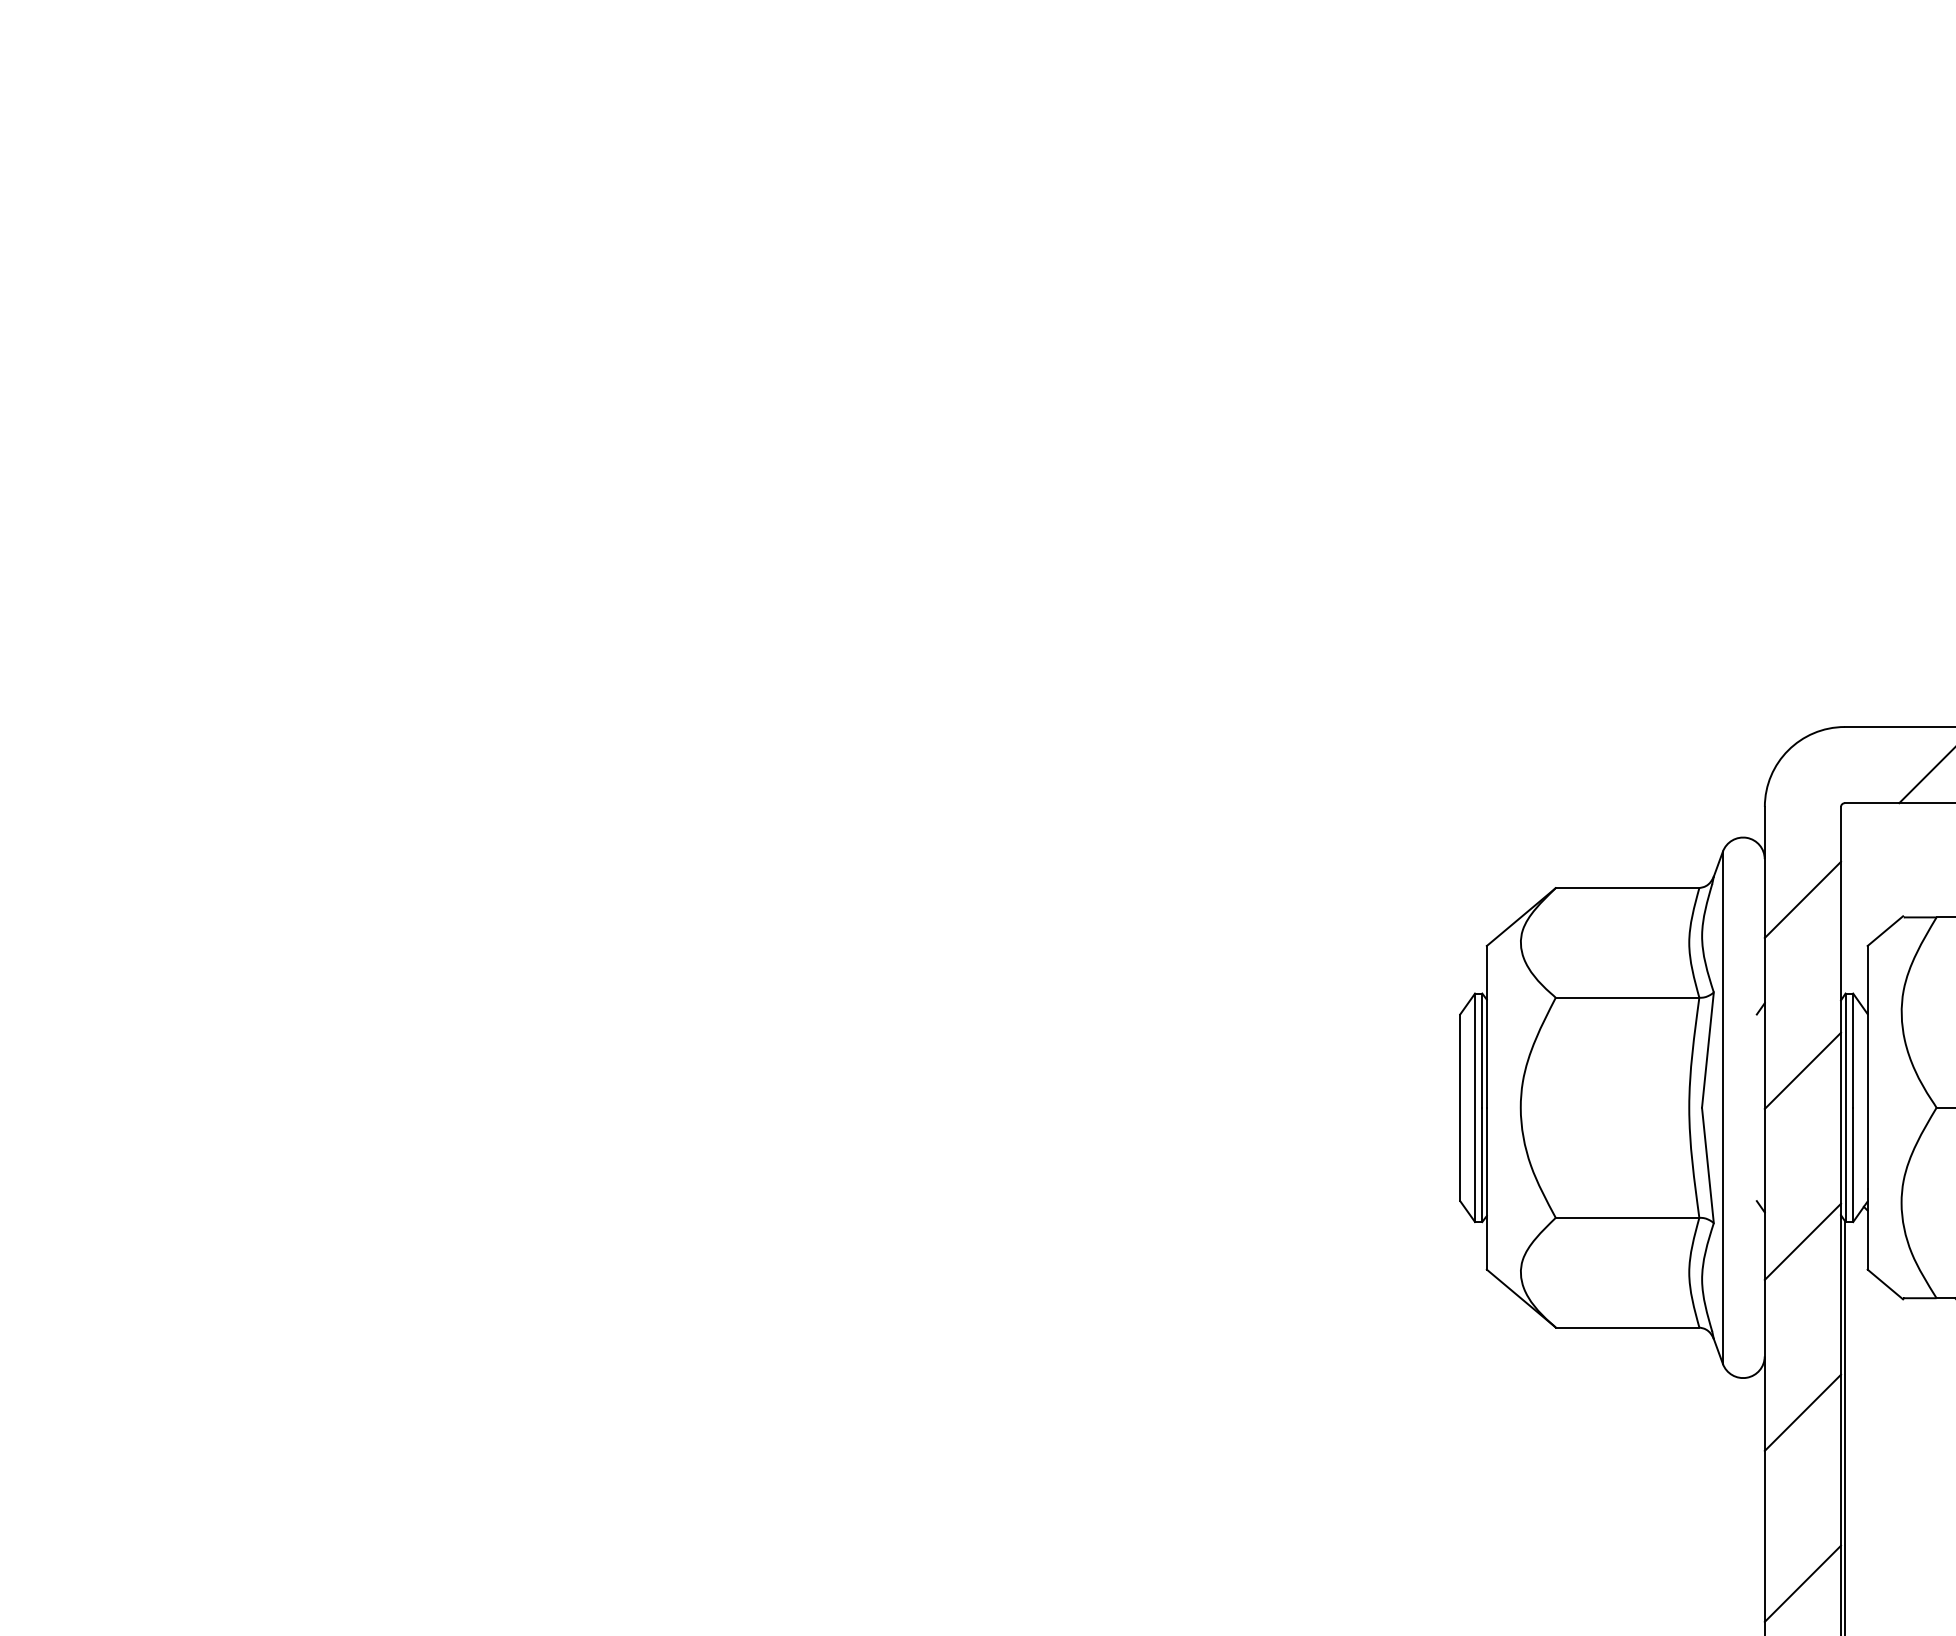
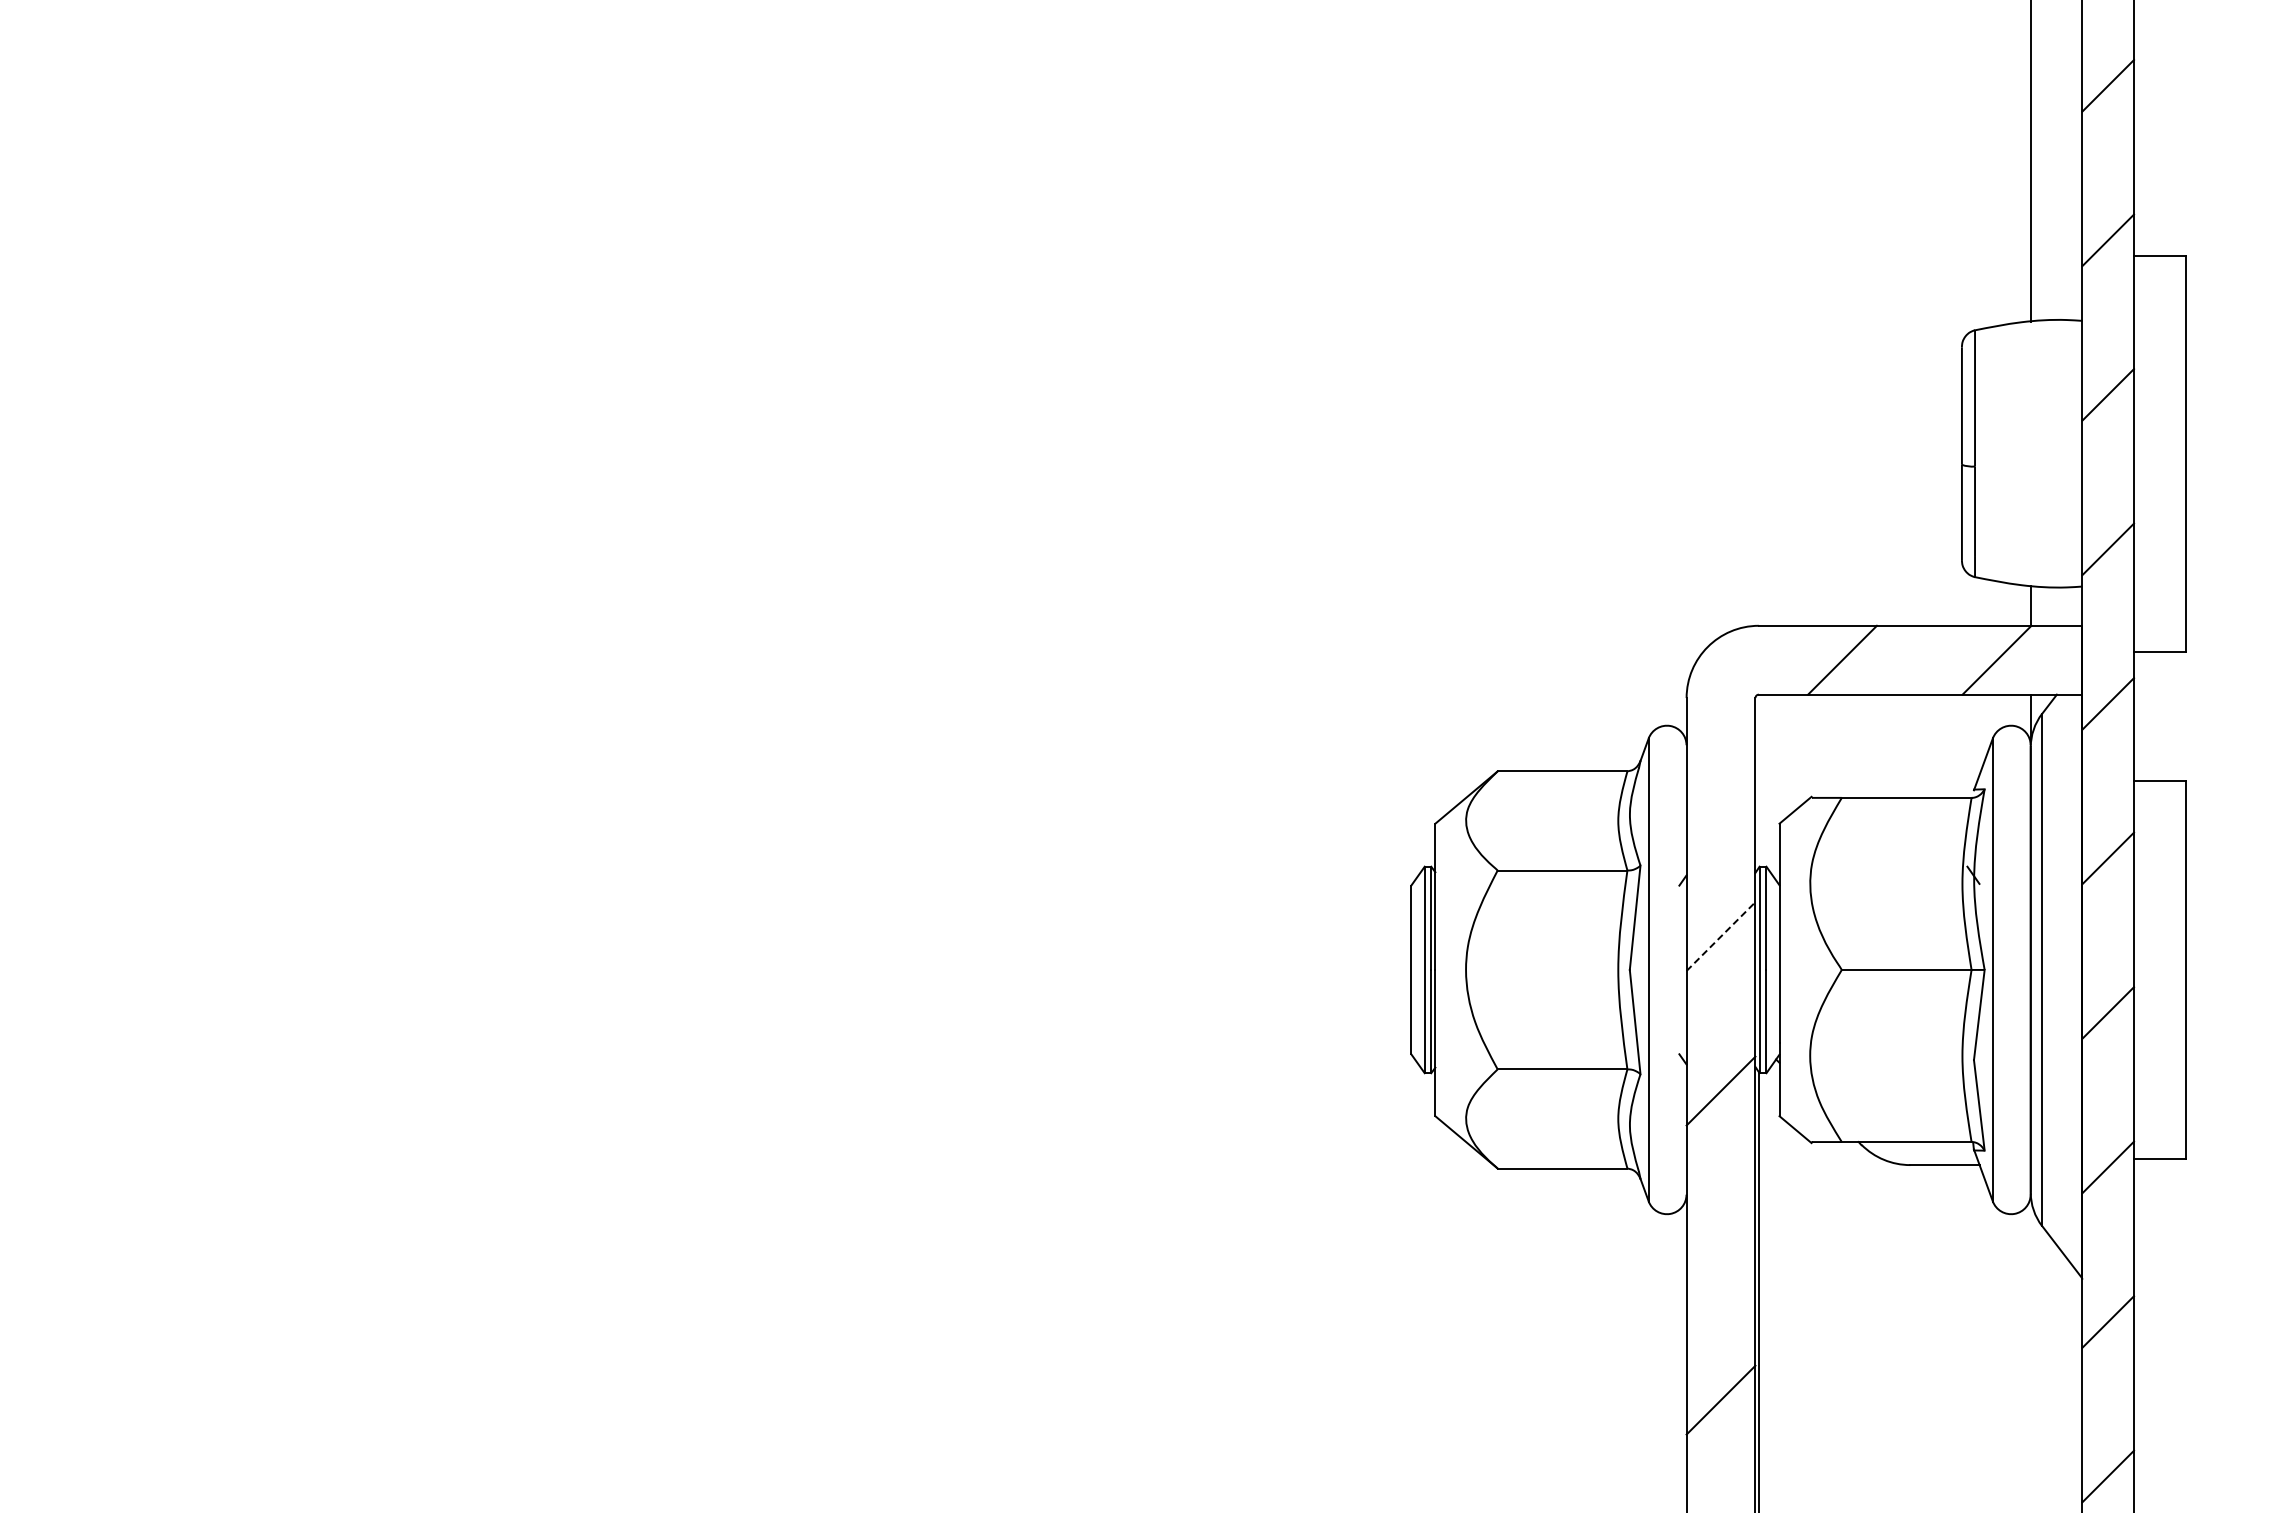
line: (1802, 899) -> (1720, 781), removed
line: (1803, 1070) -> (1721, 936), solid -> dashed
line: (1802, 1412) -> (1720, 1245), removed

